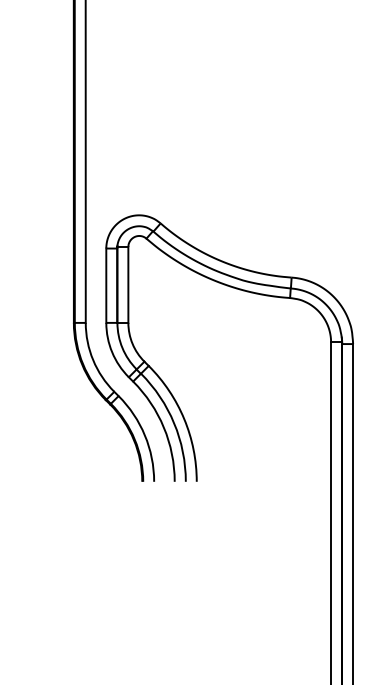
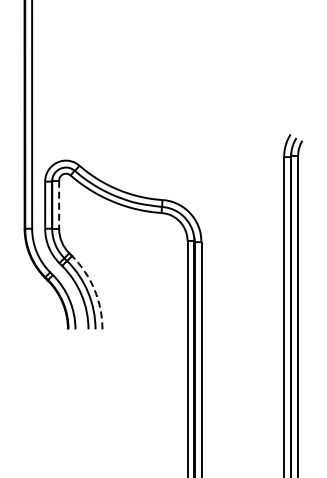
line: (128, 286) -> (59, 205), solid -> dashed
arc: (184, 418) -> (94, 289), solid -> dashed

